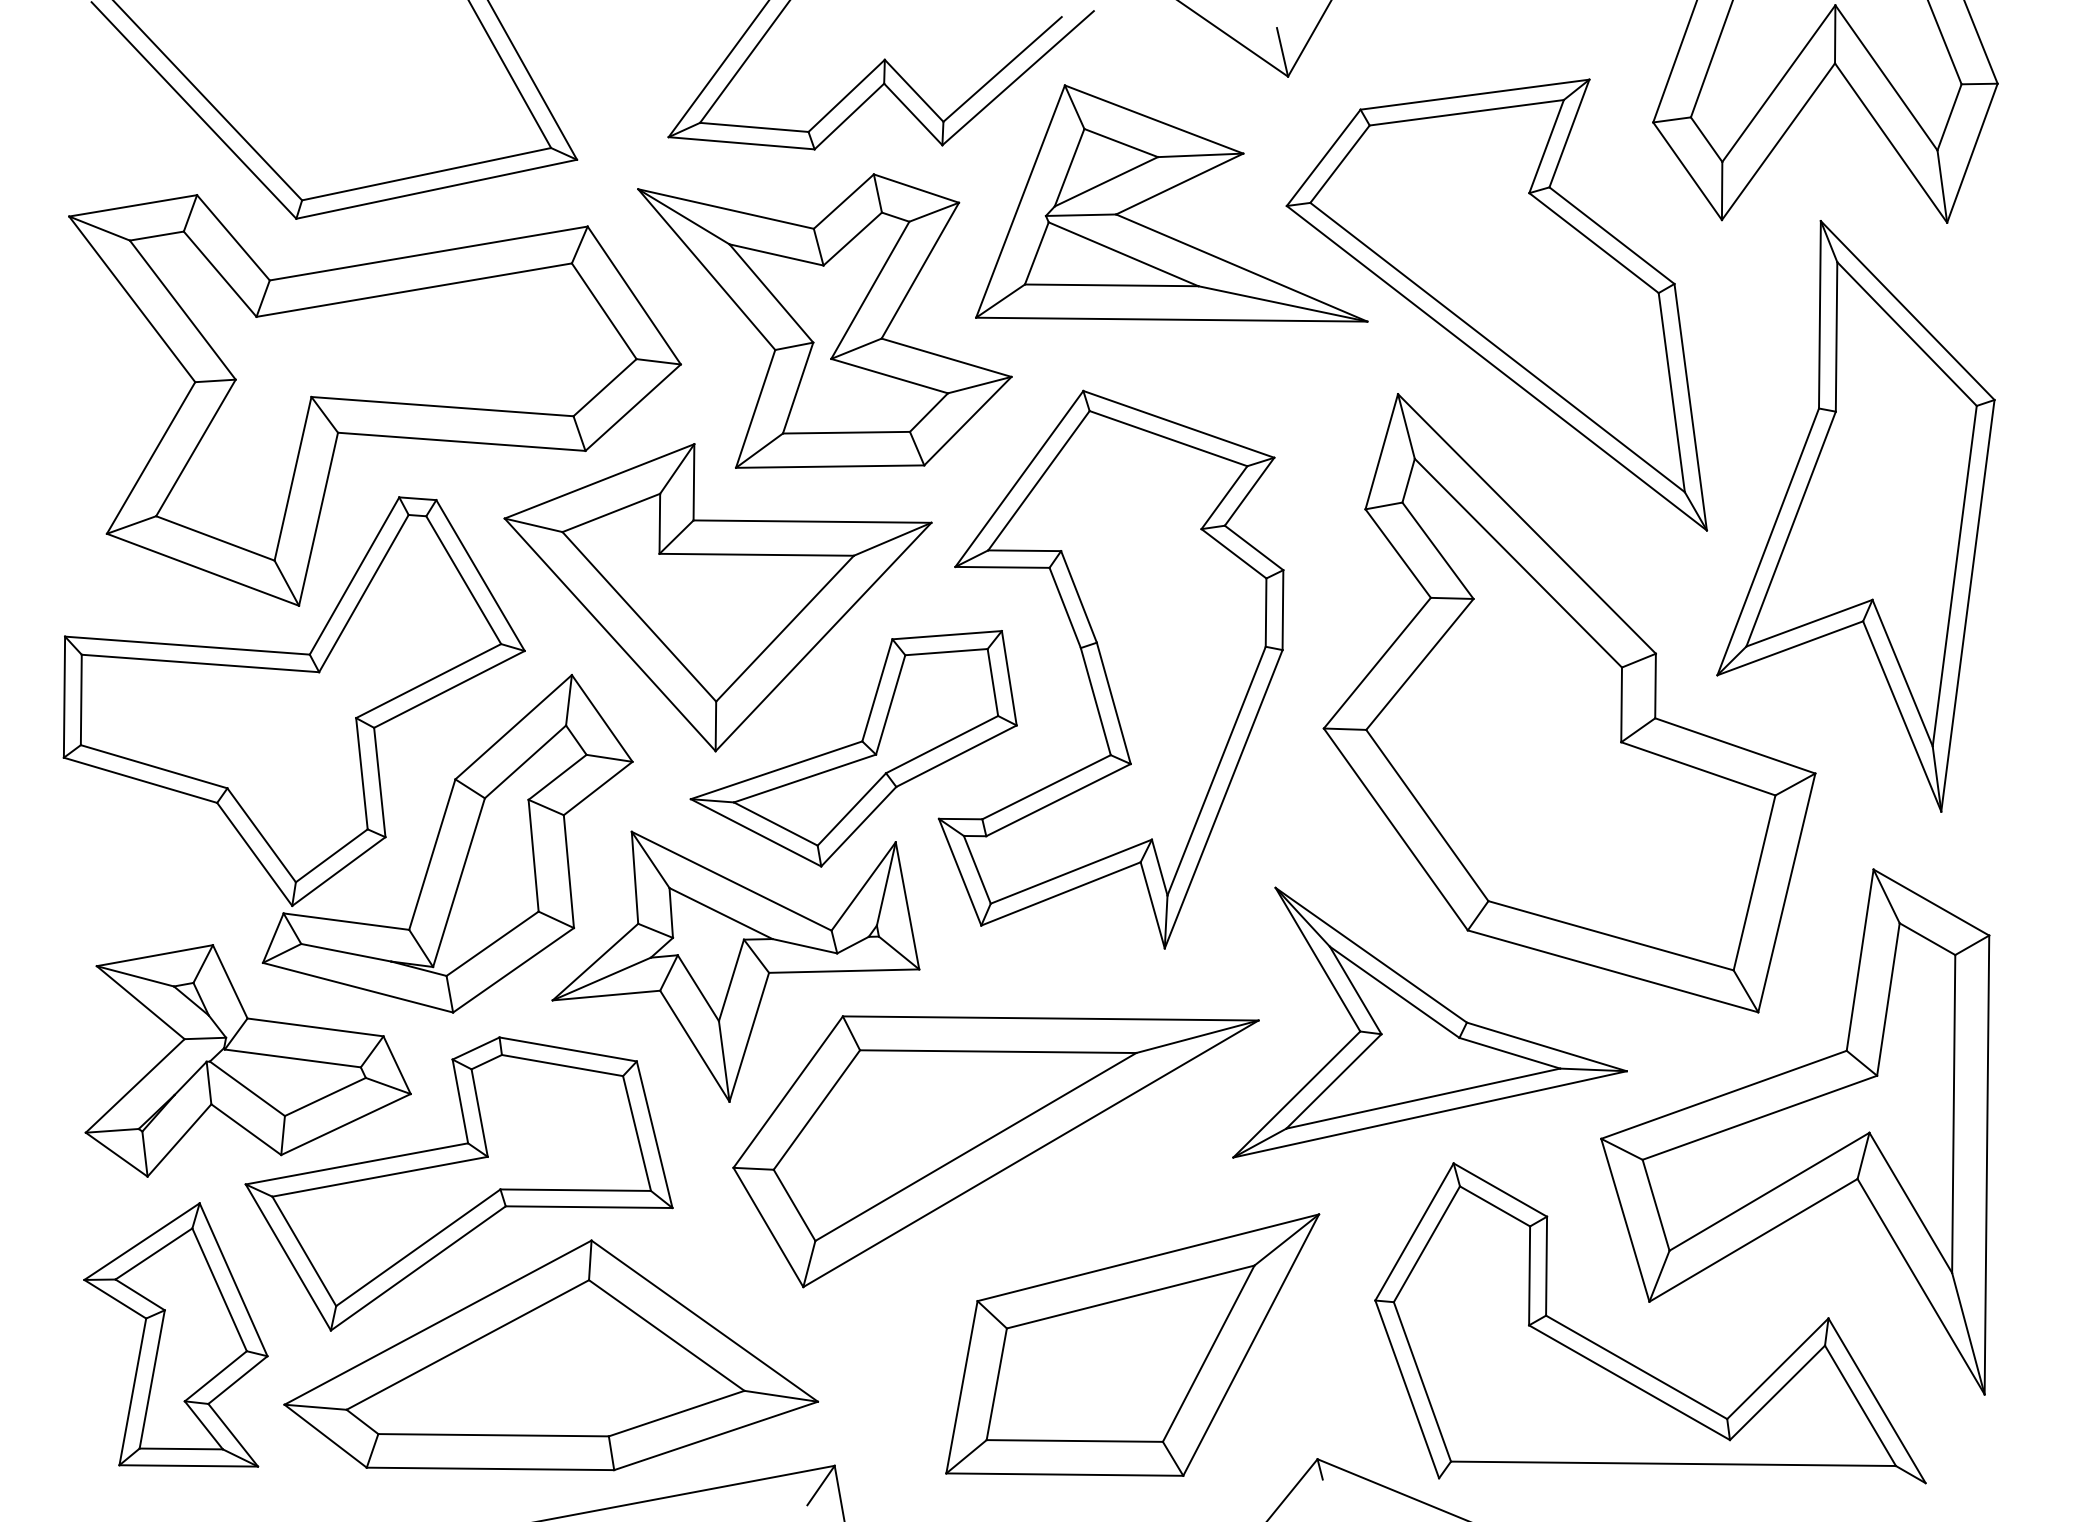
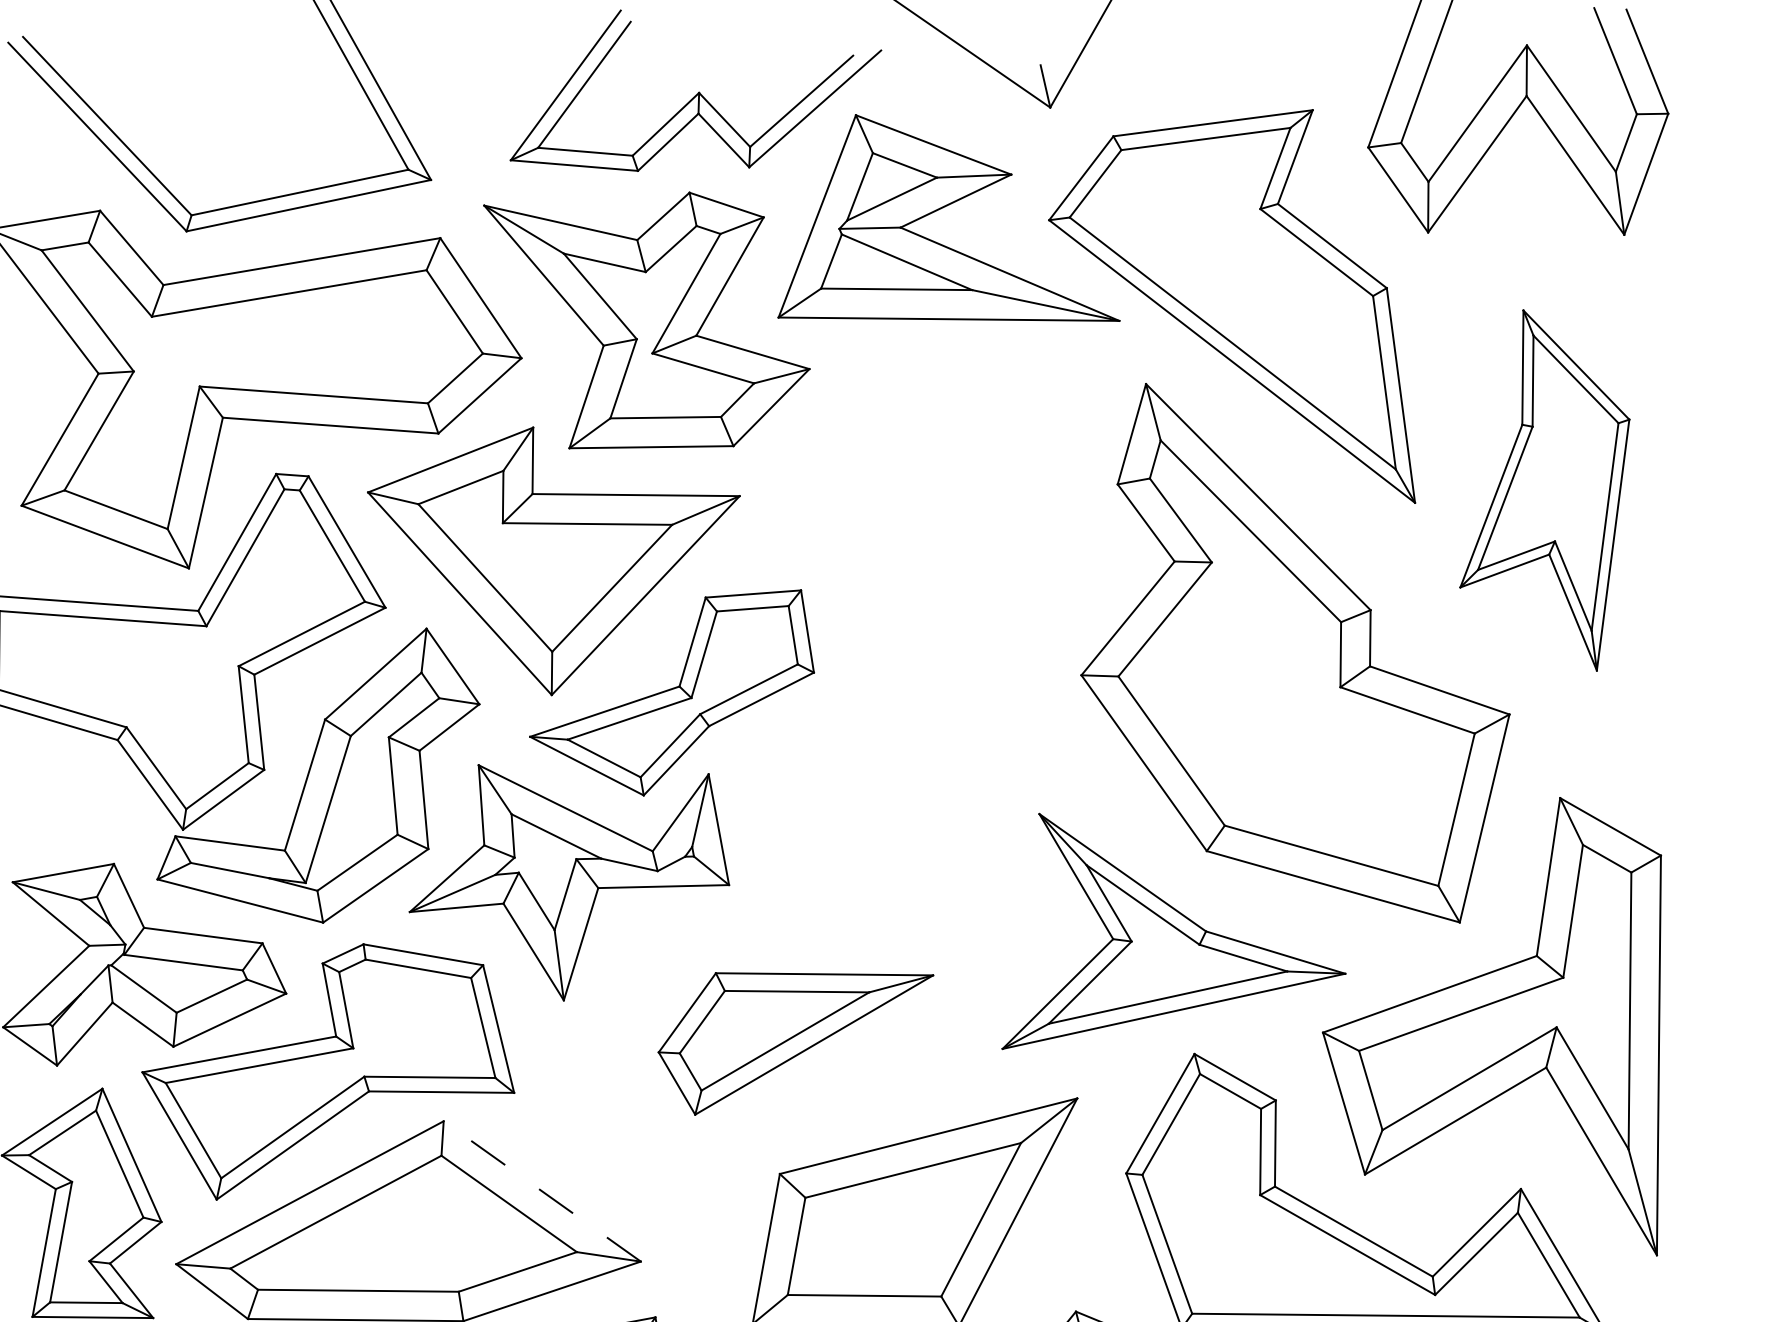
part: (1855, 516) -> (1544, 490), size x0.7
part: (1110, 669) -> (895, 623), removed
part: (995, 1151) -> (795, 1043), size x0.6
line: (704, 1321) -> (542, 1191), solid -> dashed

